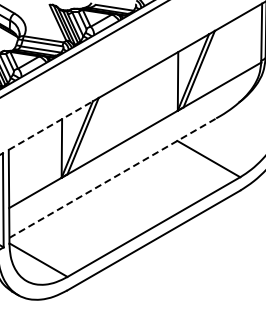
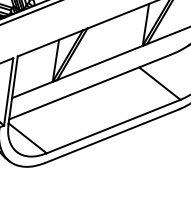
line: (50, 125) -> (50, 43), dashed -> solid
line: (113, 177) -> (89, 86), dashed -> solid

